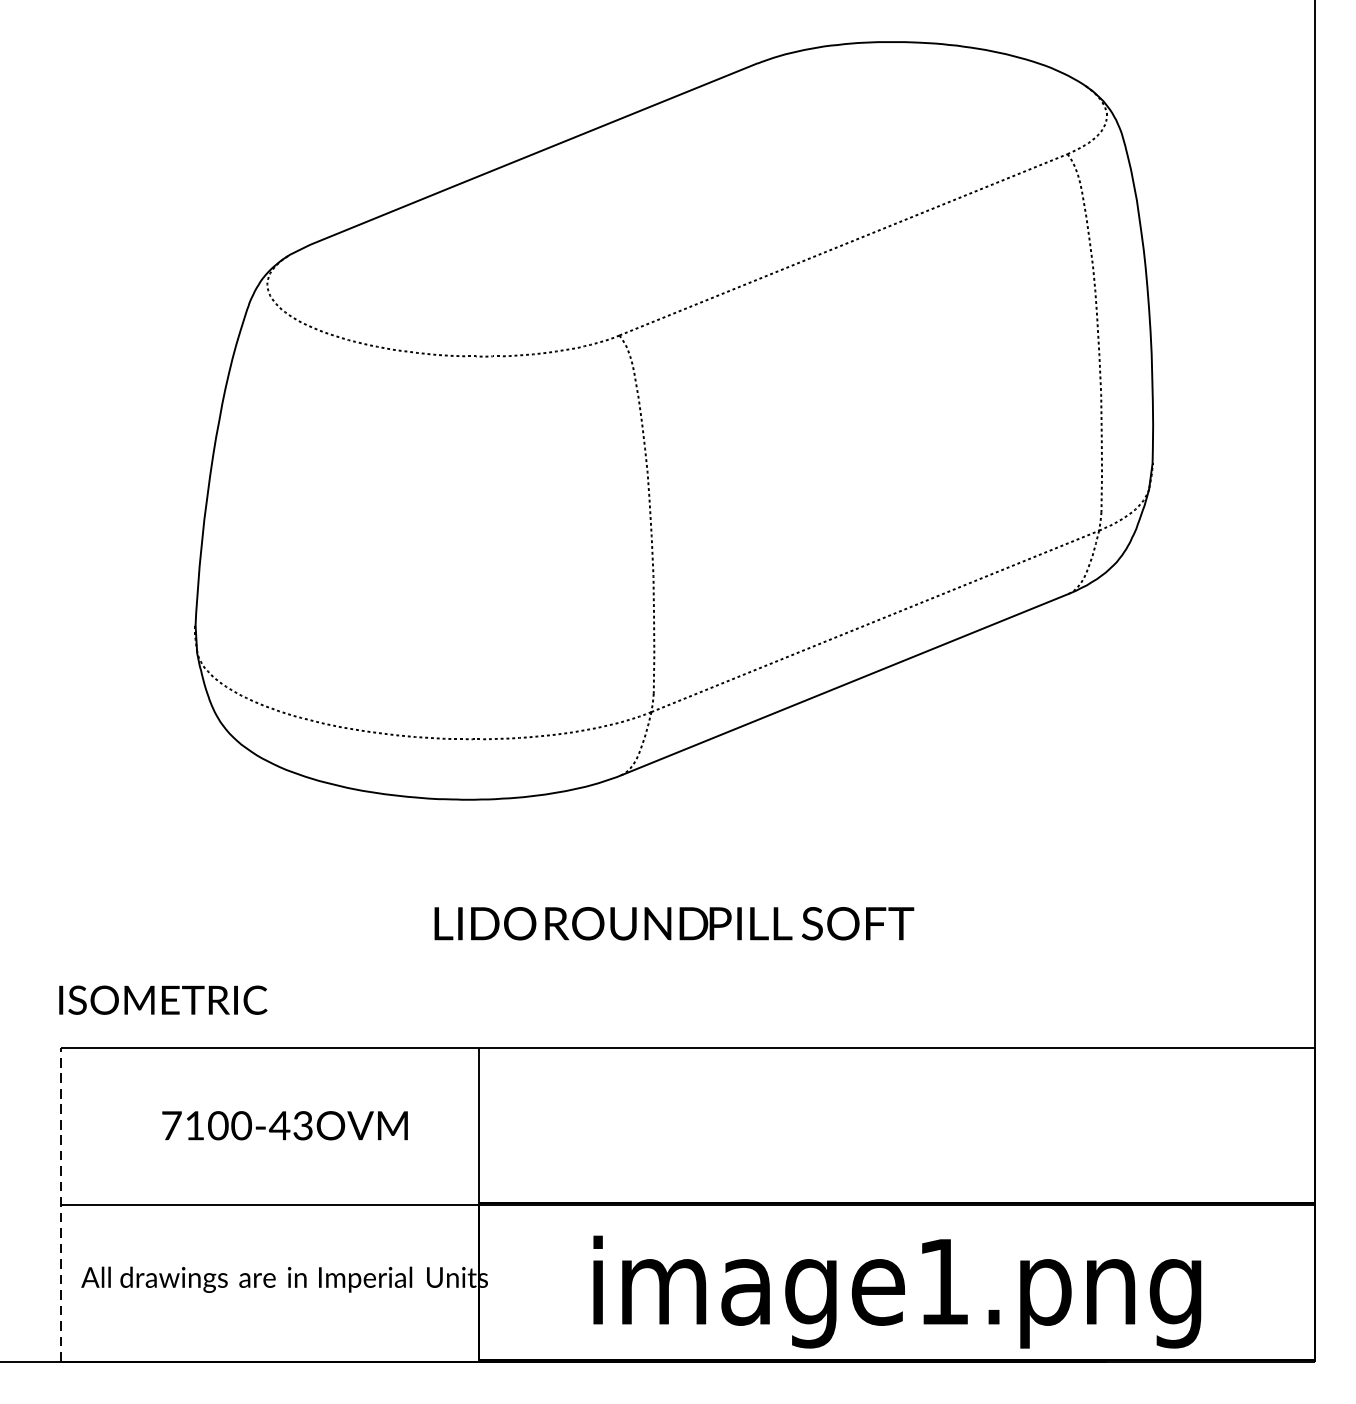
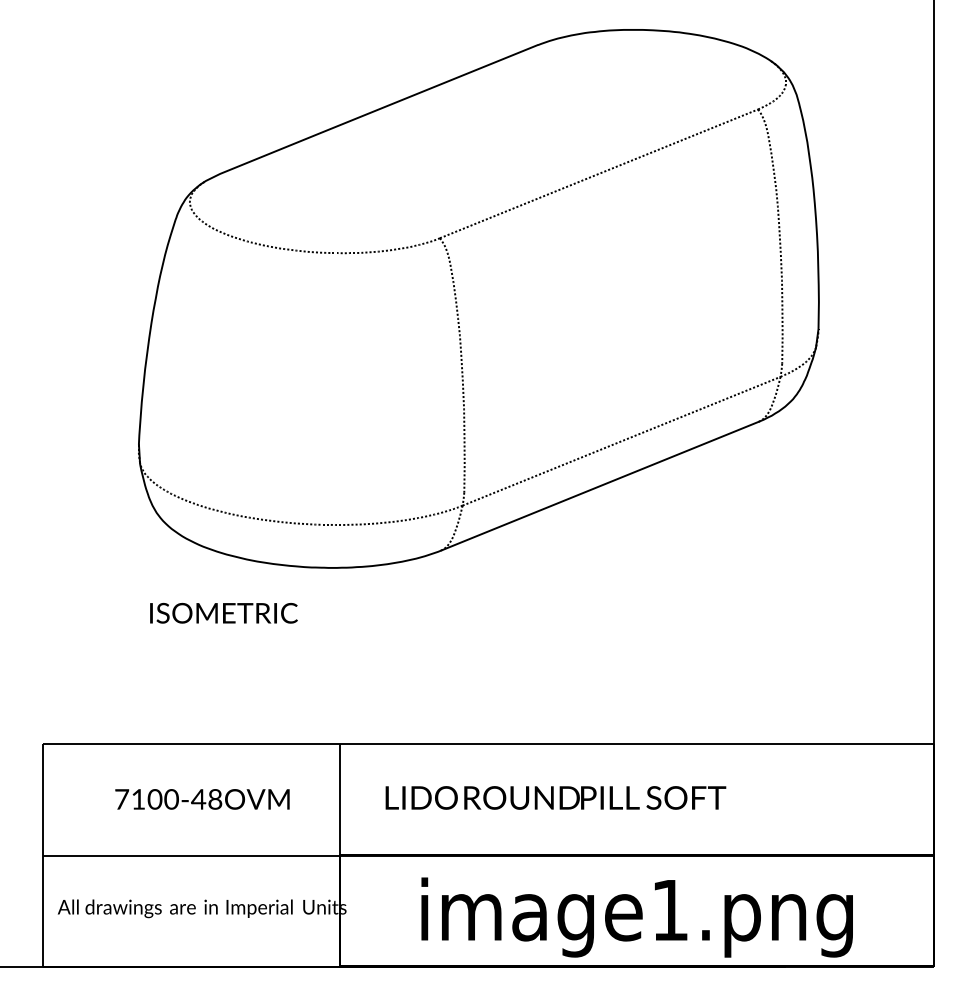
text: (673, 923) -> (555, 797), moved
text: (162, 999) -> (223, 612), moved
text: (303, 1125) -> (215, 799), 7100-43OVM -> 7100-48OVM
line: (61, 1204) -> (43, 855), dashed -> solid

